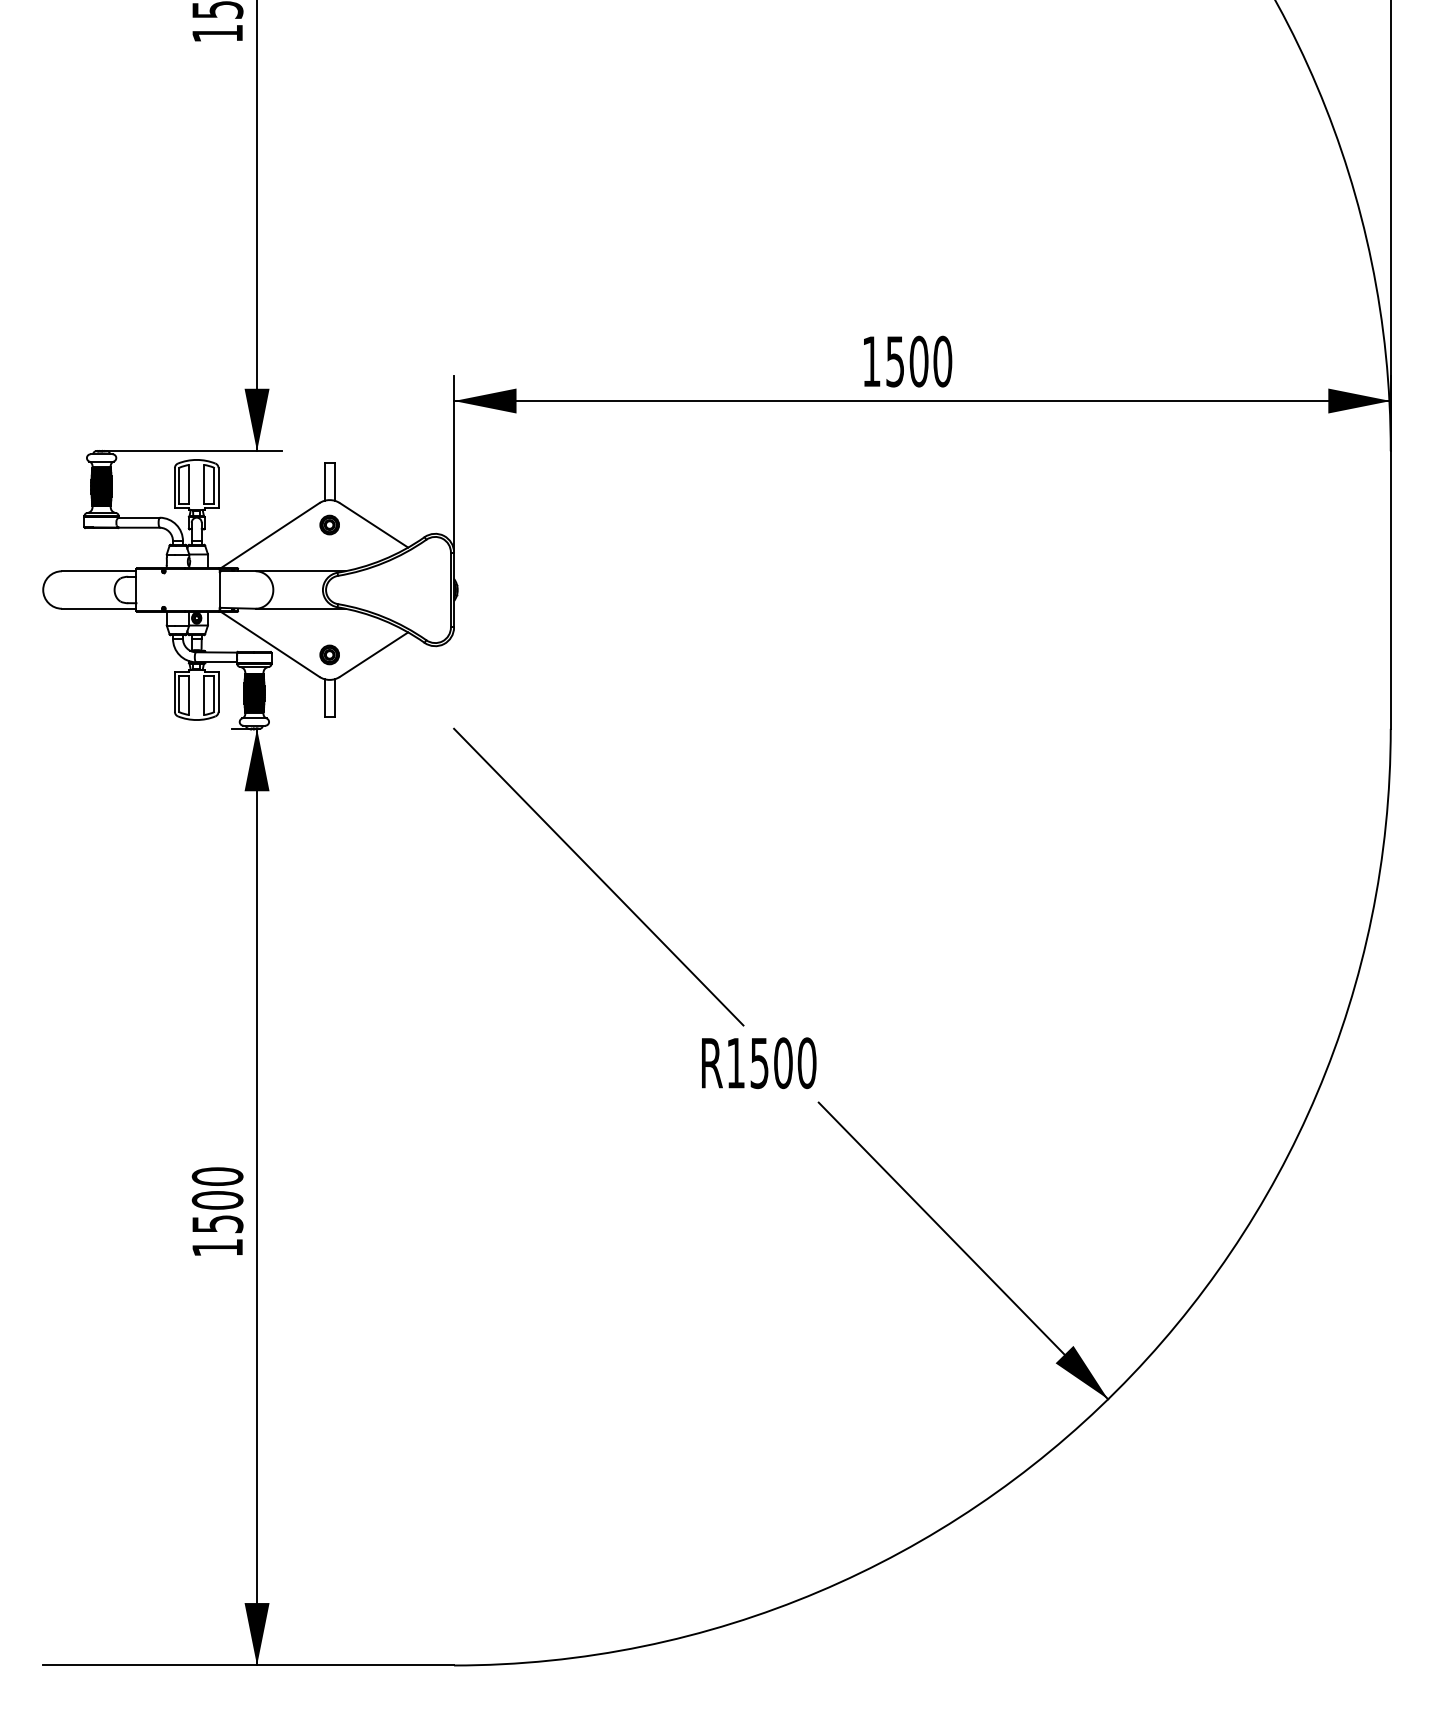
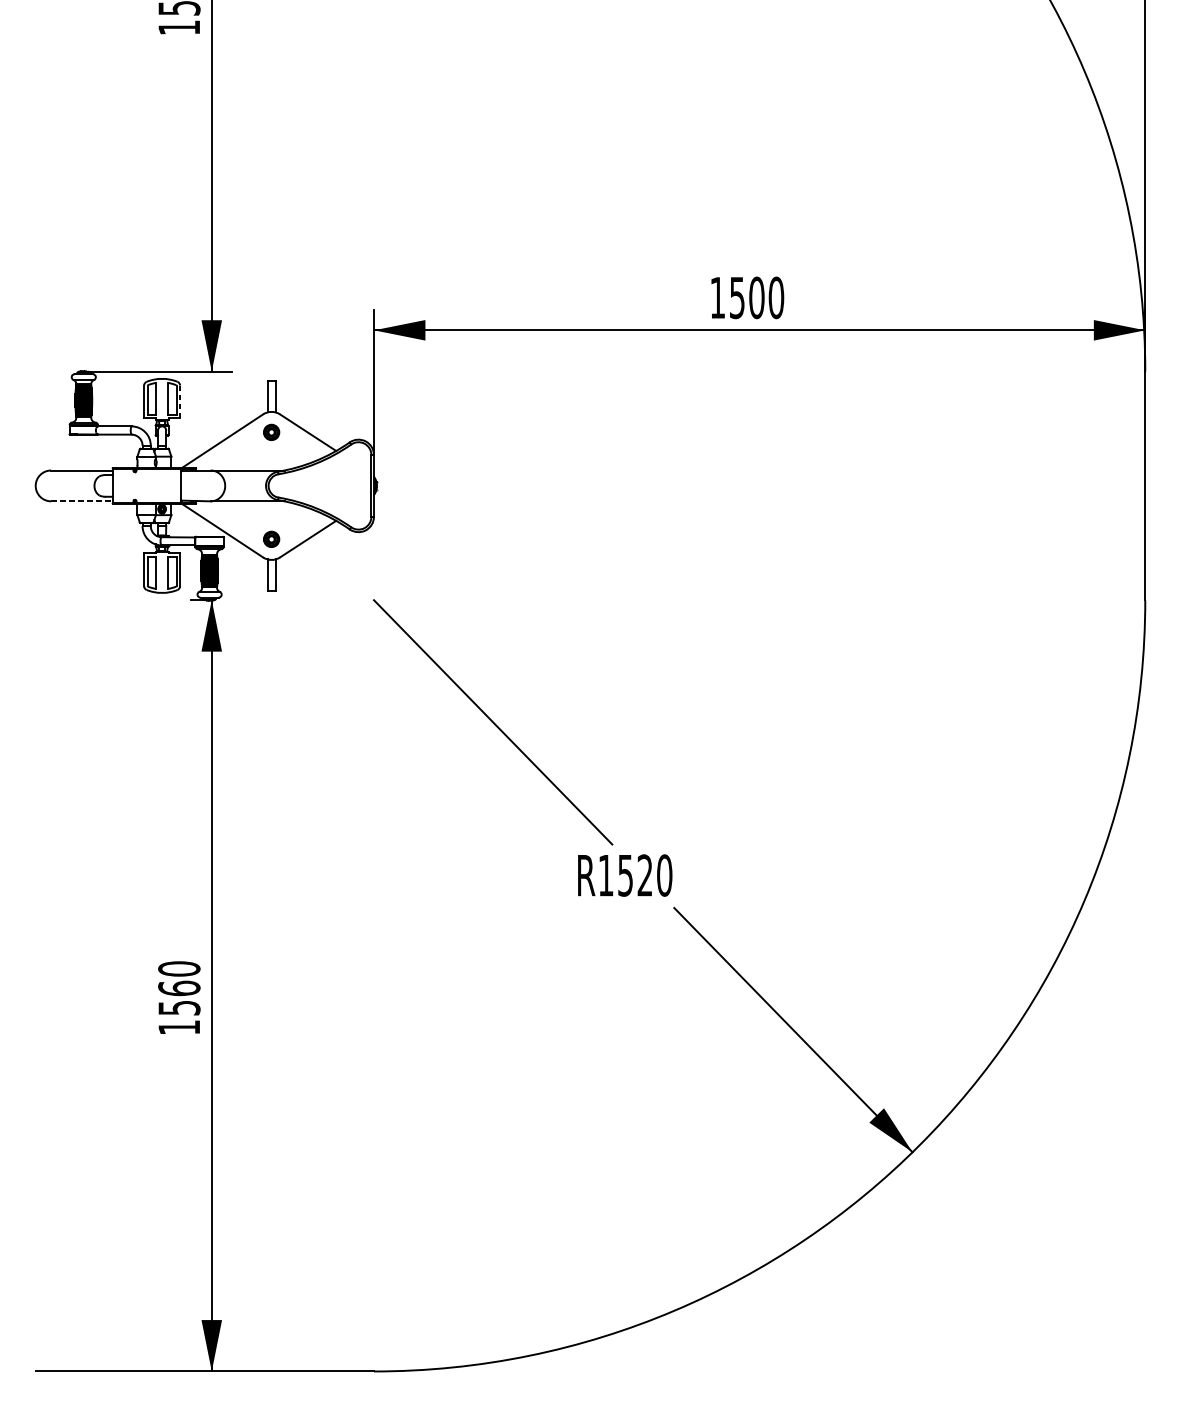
line: (218, 488) -> (180, 402), solid -> dashed
line: (99, 608) -> (82, 501), solid -> dashed
text: (783, 1063) -> (645, 875), R1500 -> R1520
text: (217, 1199) -> (179, 987), 1500 -> 1560

